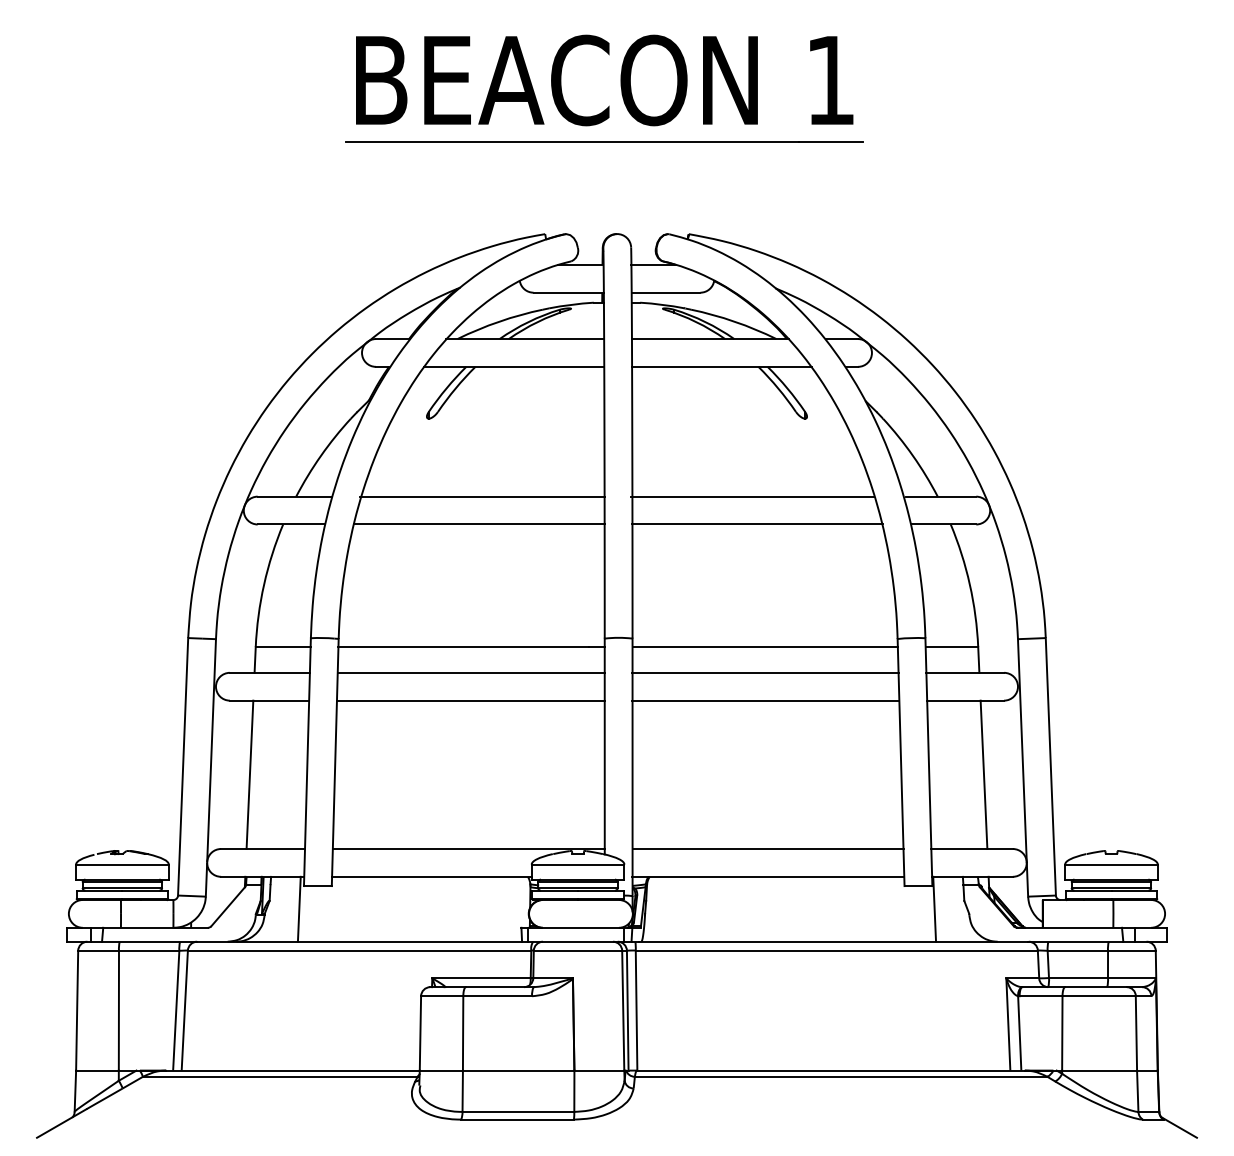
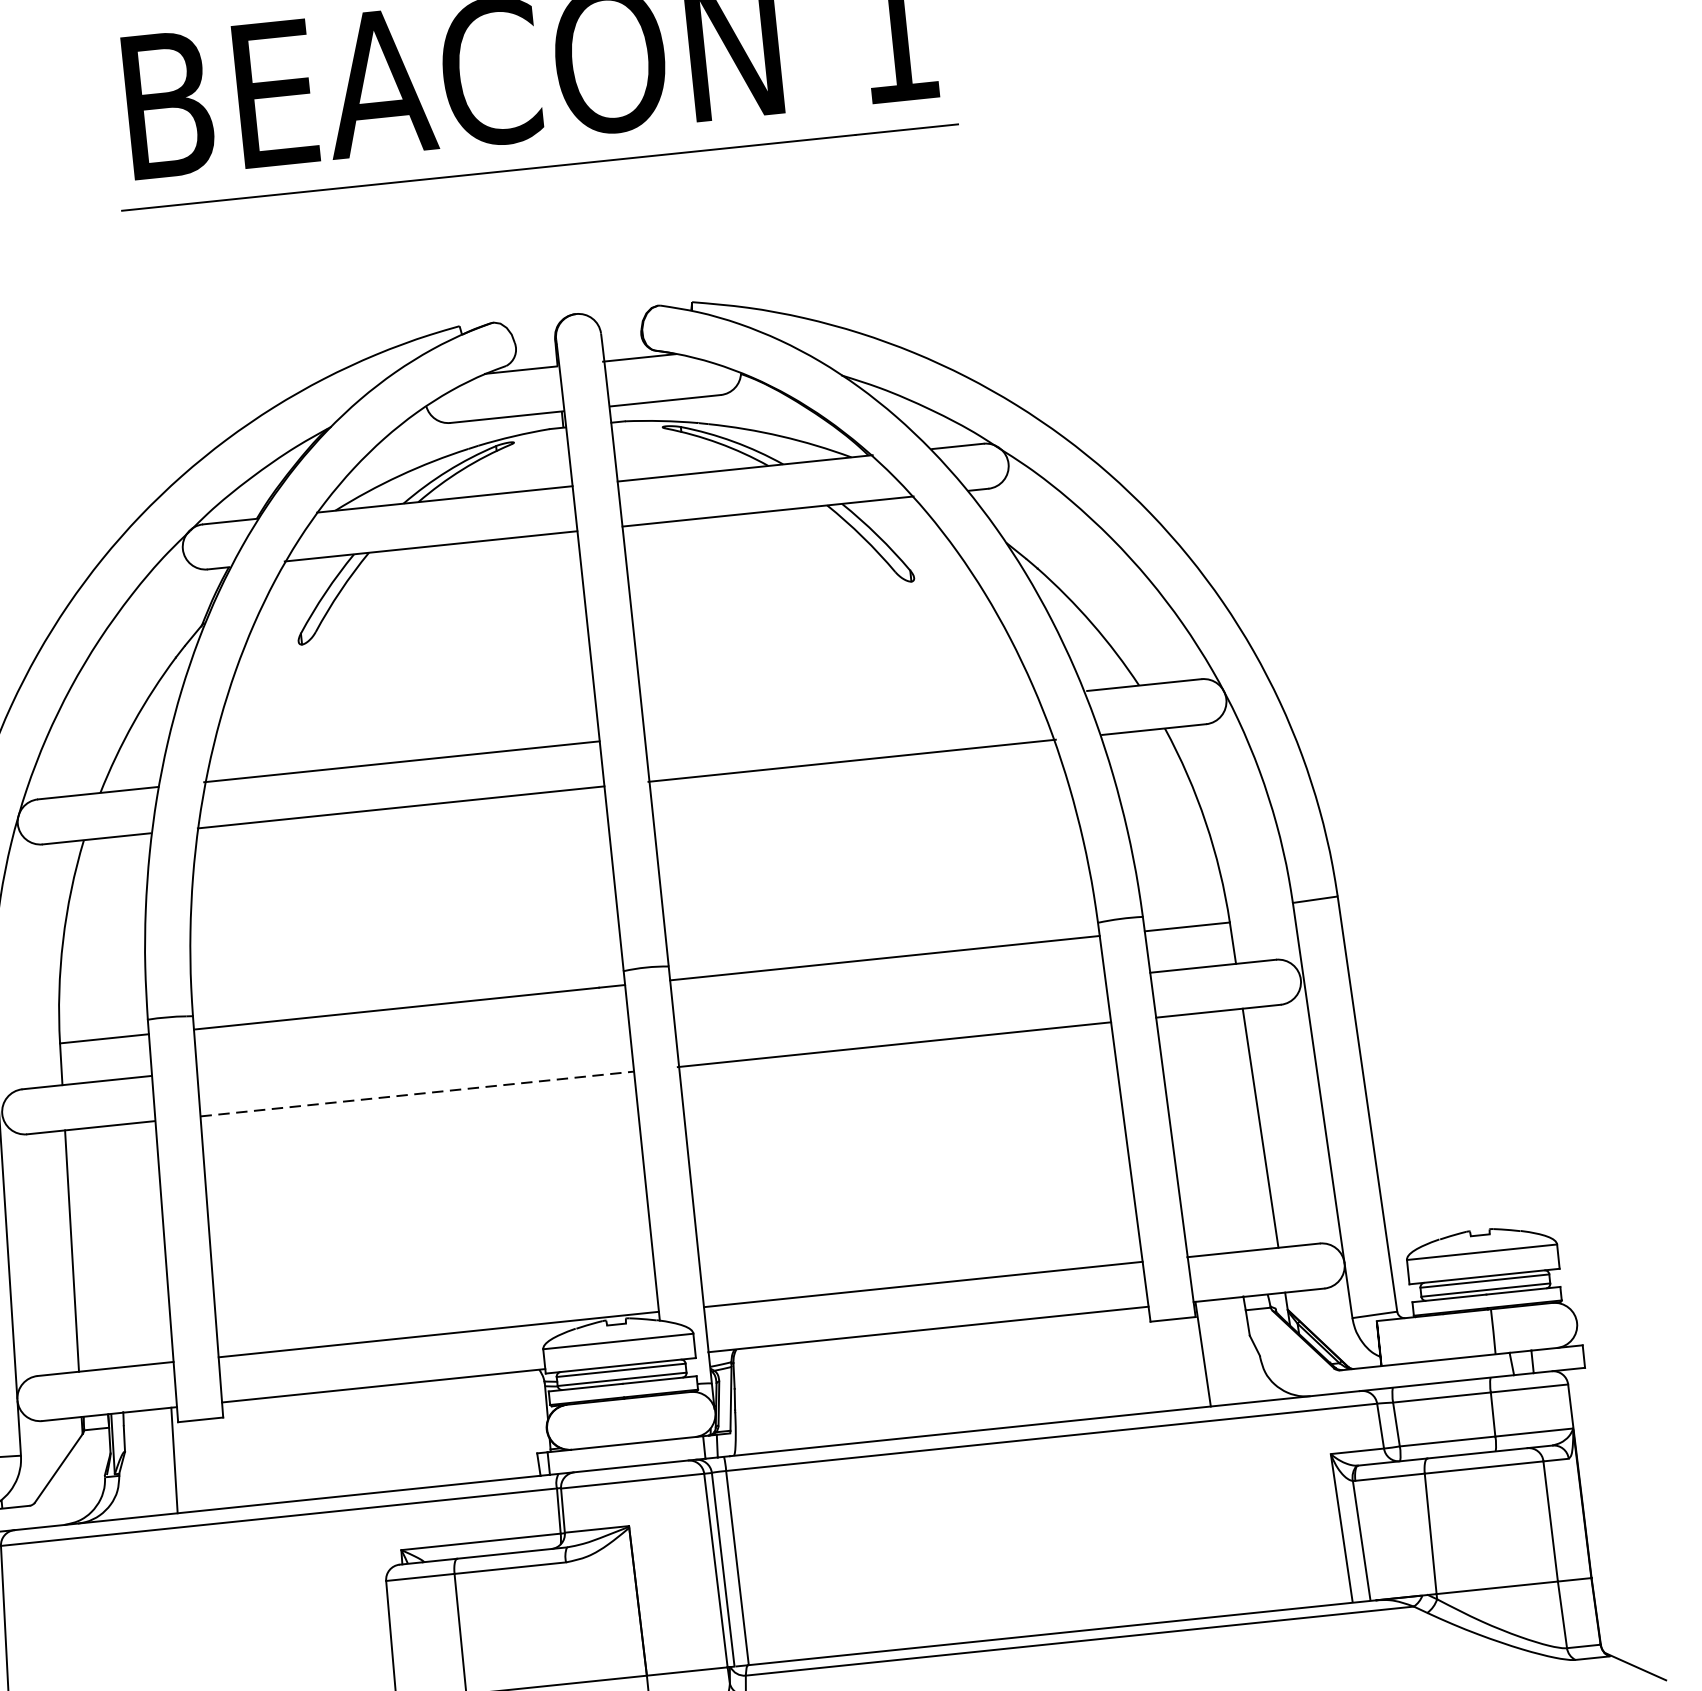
line: (752, 496) -> (839, 716), removed
line: (470, 672) -> (412, 1048), removed
line: (764, 672) -> (888, 999), removed
line: (470, 700) -> (416, 1093), solid -> dashed

